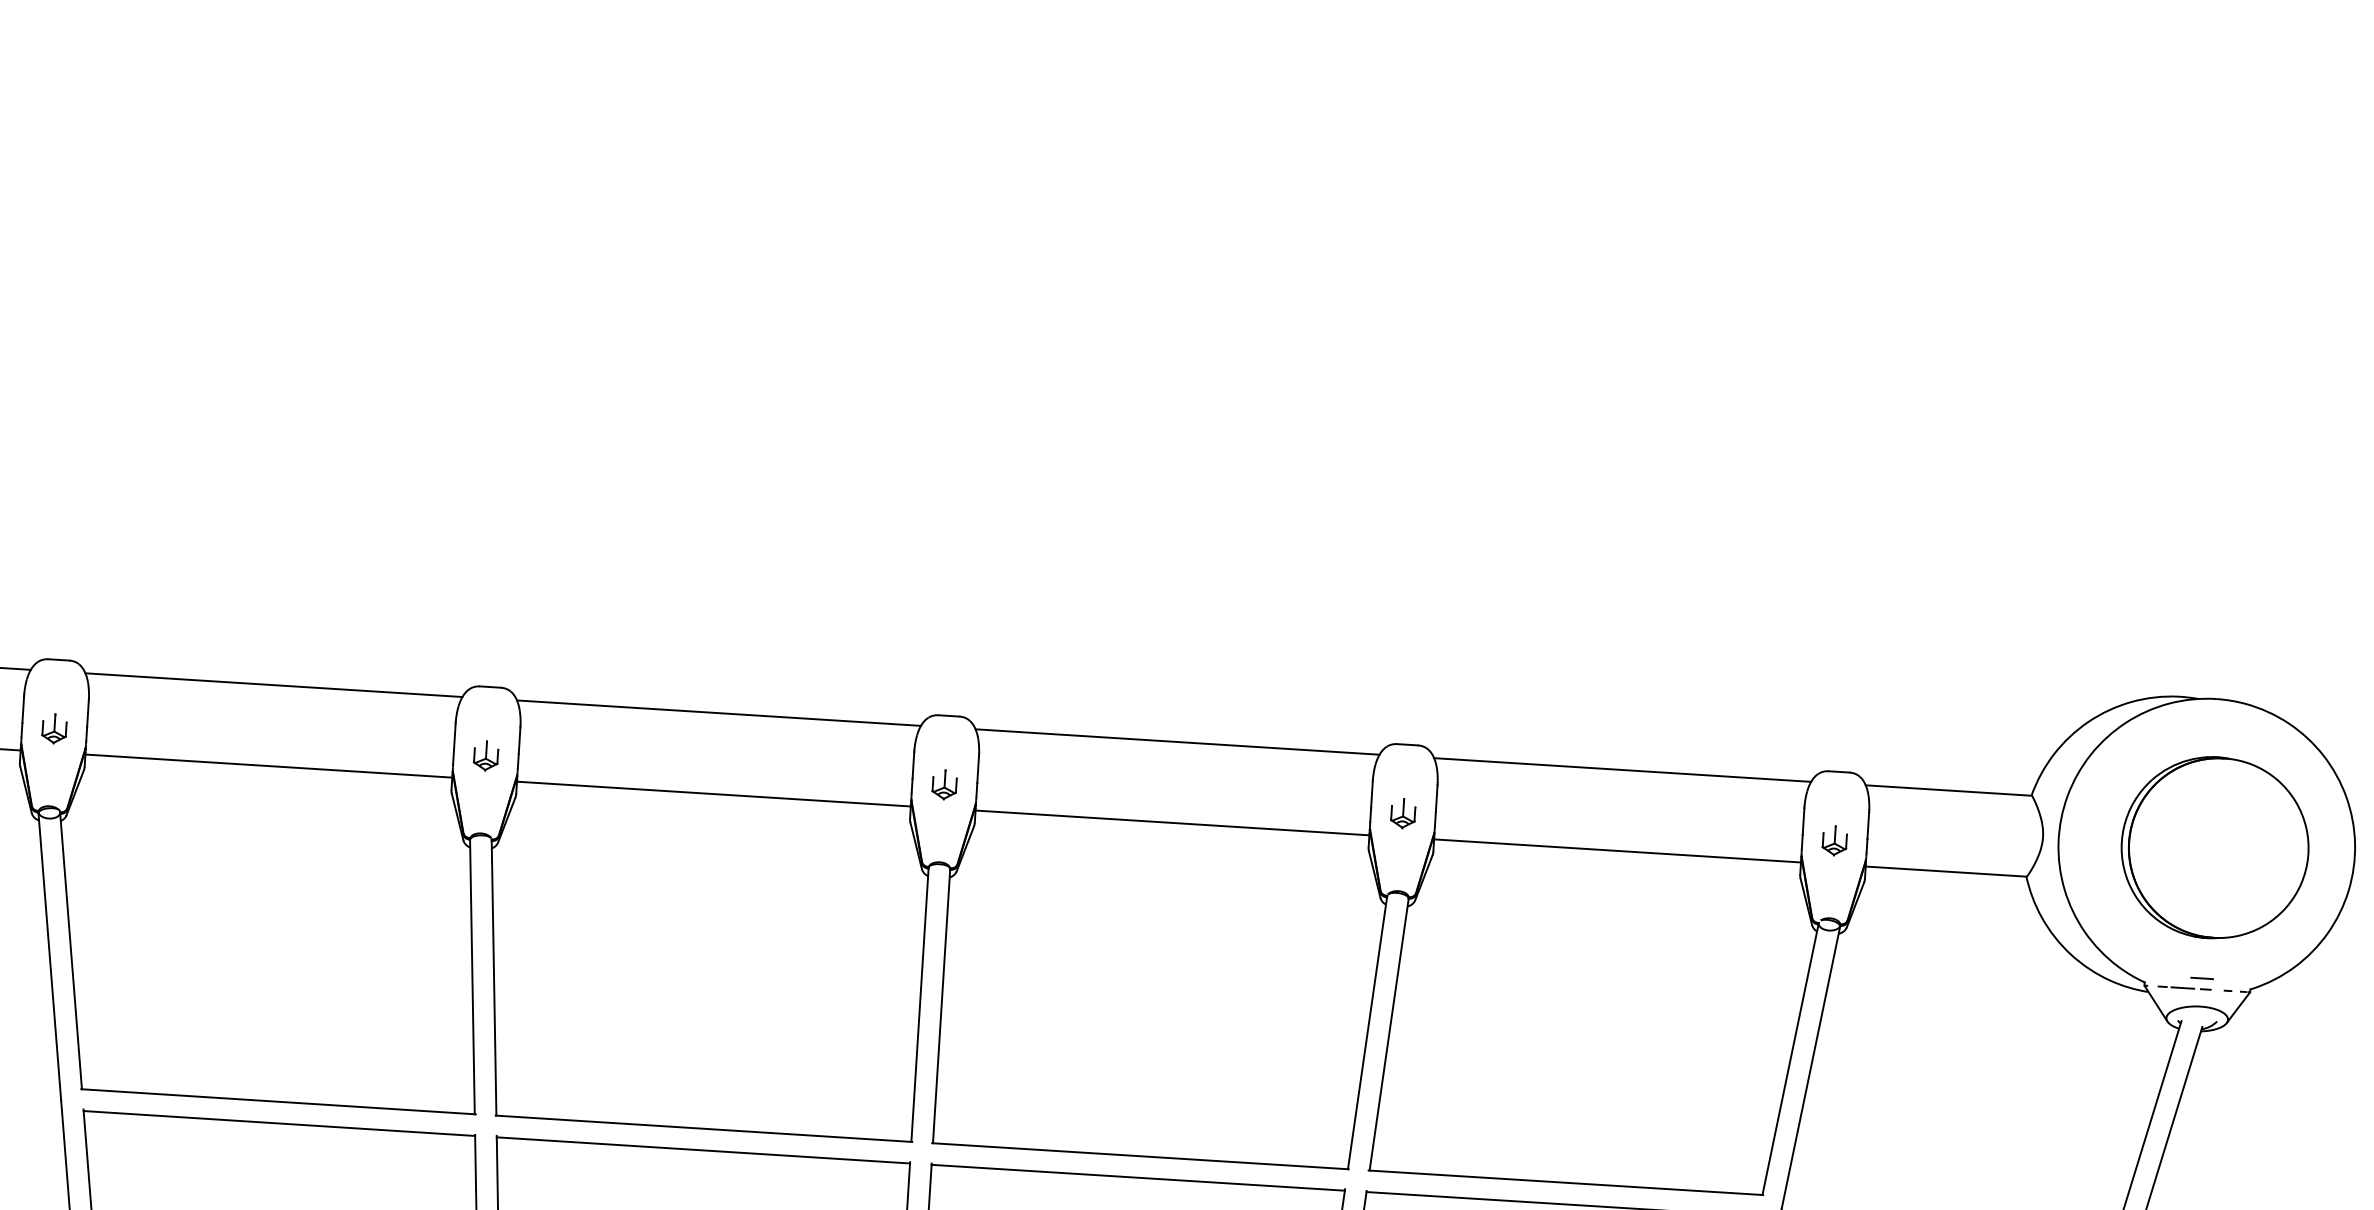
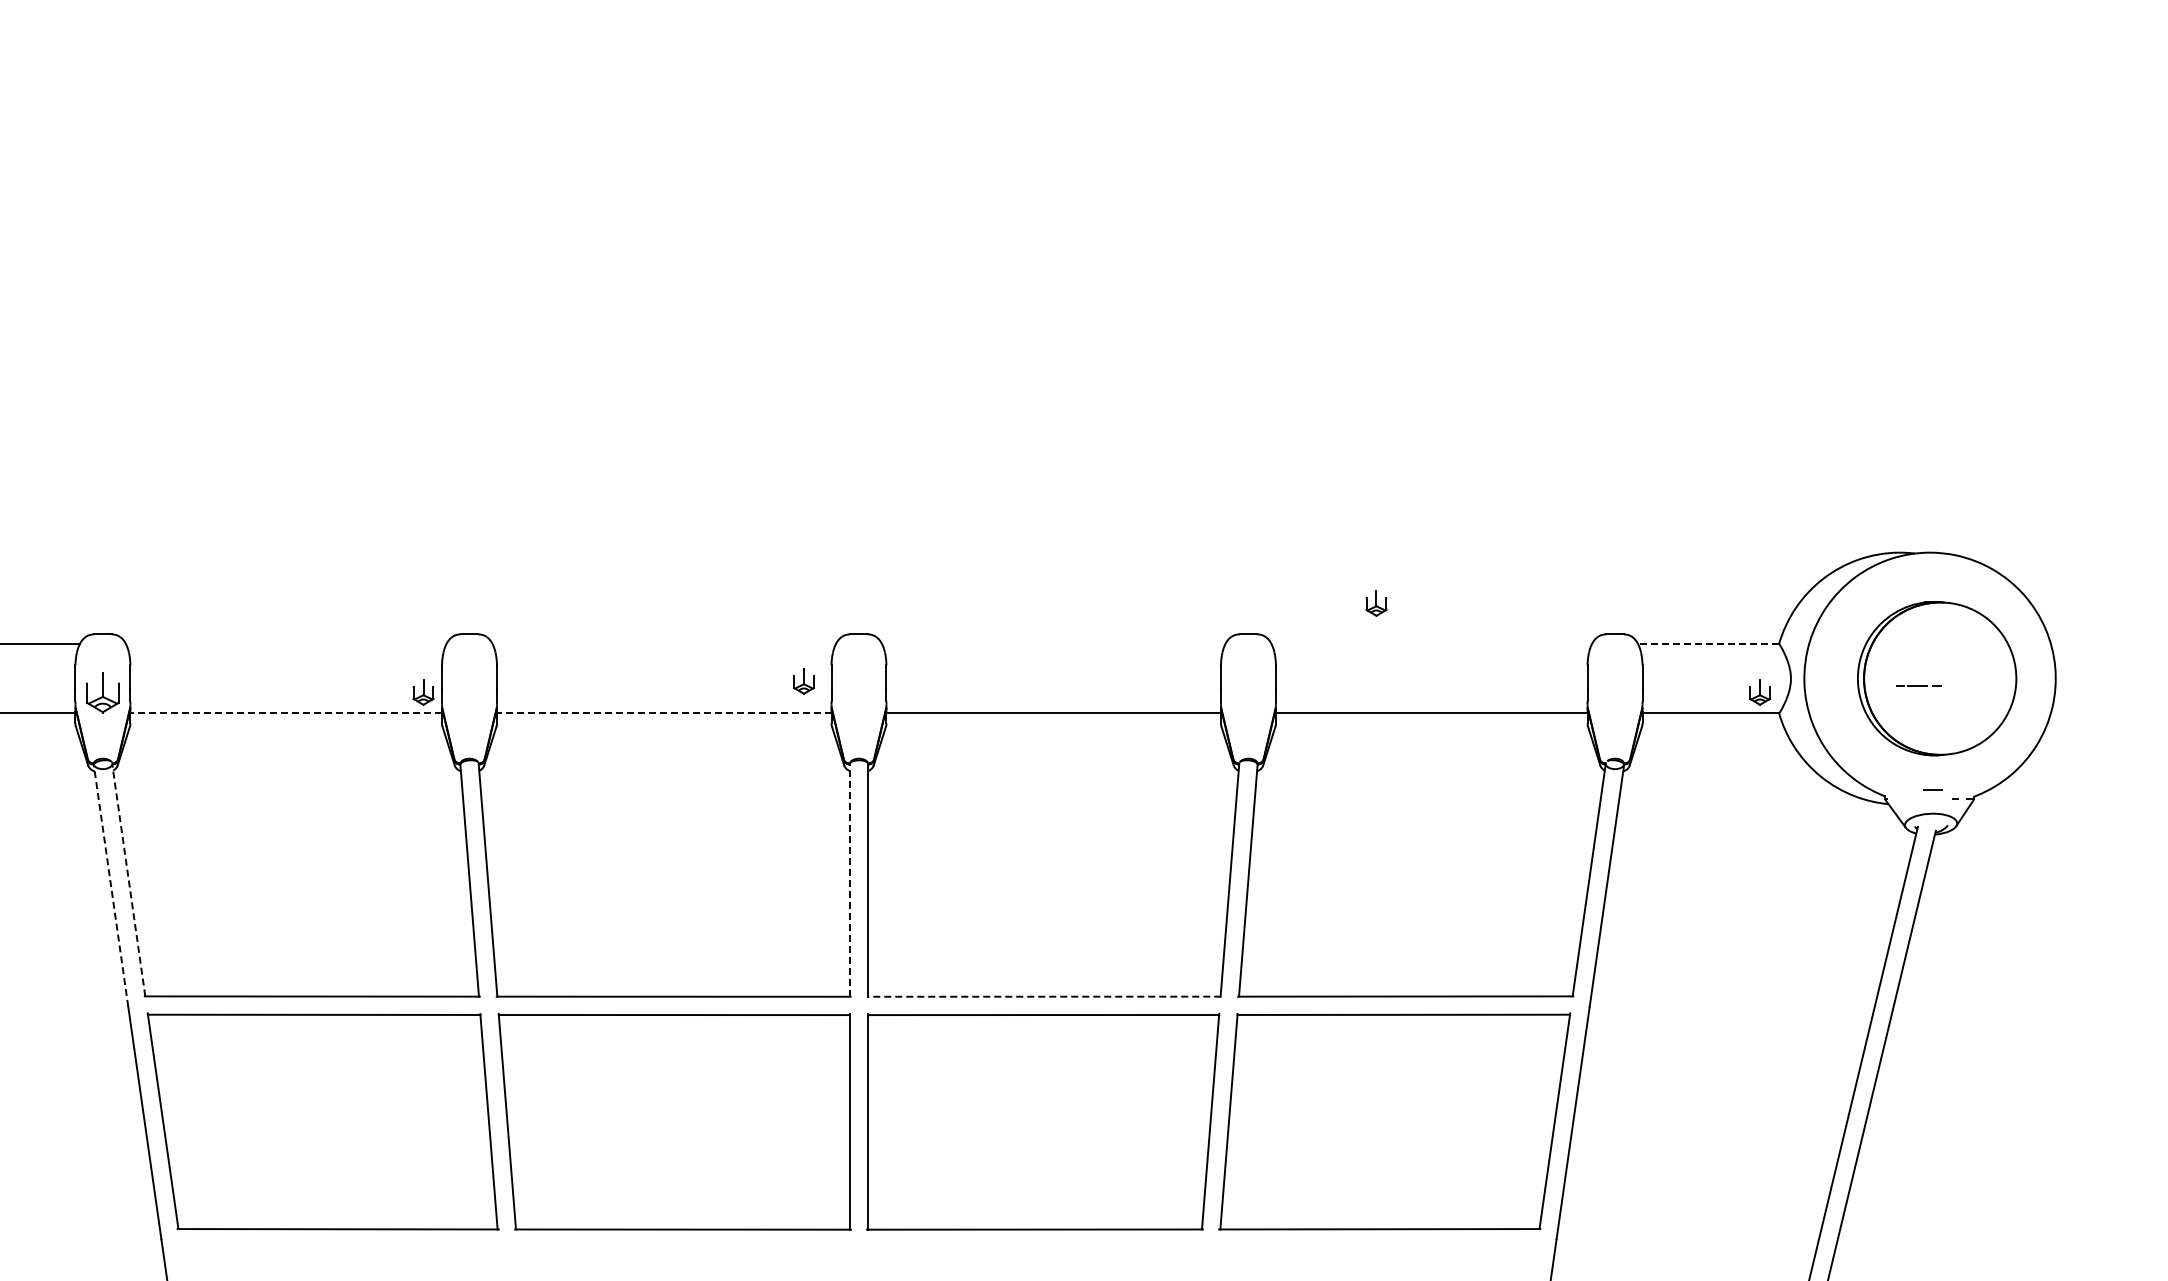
line: (274, 685) -> (286, 644), removed
line: (718, 713) -> (663, 644), removed
part: (54, 728) -> (102, 692), size x1.6
line: (1177, 742) -> (1053, 644), removed
part: (486, 755) -> (423, 692), moved
line: (269, 766) -> (286, 713), solid -> dashed
line: (1622, 770) -> (1431, 644), removed
part: (944, 784) -> (803, 681), moved
line: (1948, 790) -> (1708, 644), solid -> dashed
line: (713, 794) -> (663, 713), solid -> dashed
part: (1403, 813) -> (1376, 603), moved
part: (1834, 840) -> (1759, 692), moved
line: (70, 950) -> (128, 879), solid -> dashed
line: (50, 956) -> (111, 885), solid -> dashed
line: (2184, 987) -> (1918, 685), moved
line: (919, 1003) -> (849, 879), solid -> dashed
line: (1140, 1155) -> (1044, 996), solid -> dashed

